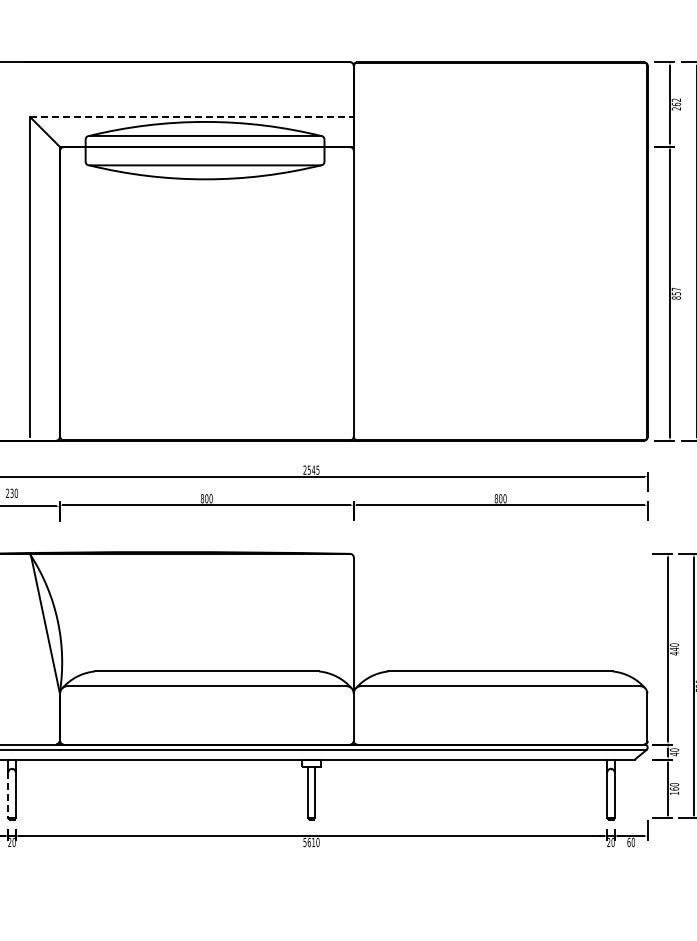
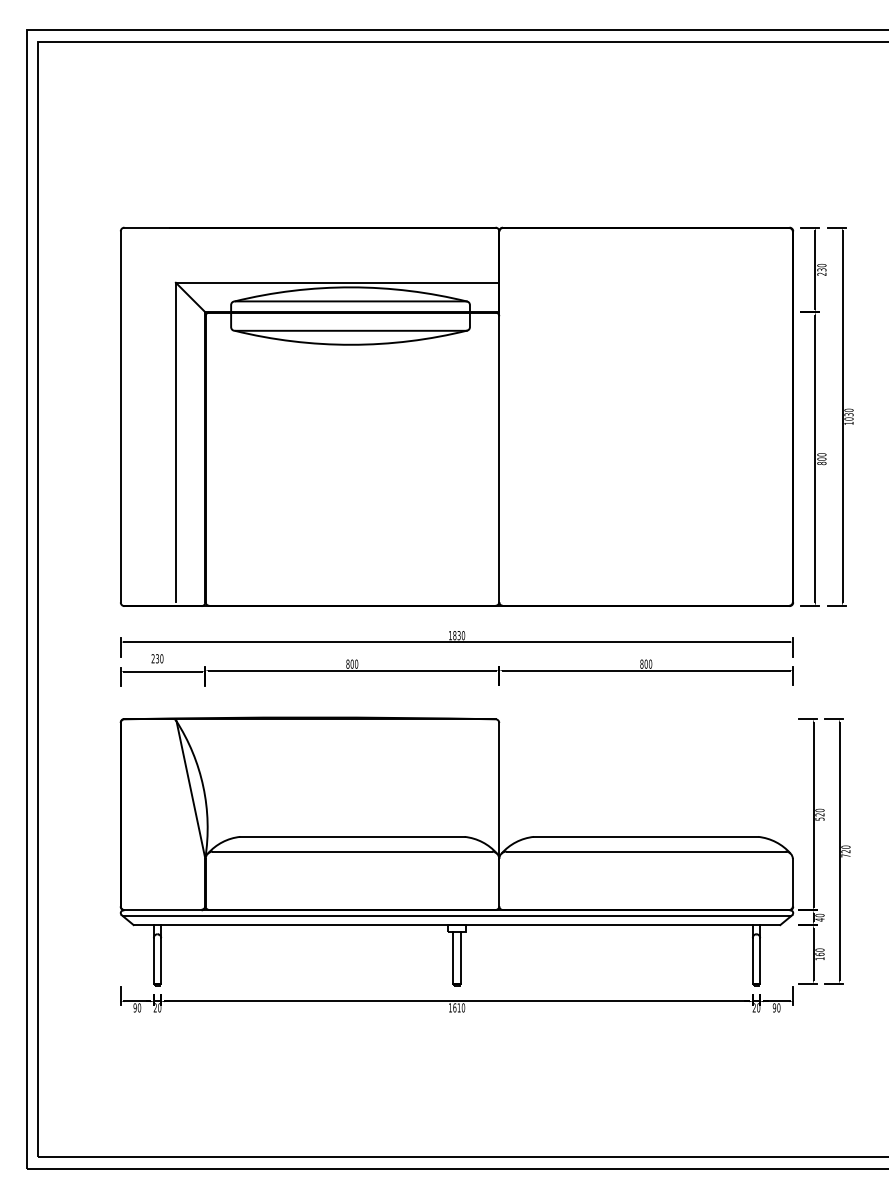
text: (676, 102) -> (821, 267), 262 -> 230
line: (192, 117) -> (337, 282), dashed -> solid
text: (676, 291) -> (821, 456), 857 -> 800
text: (311, 470) -> (456, 635), 2545 -> 1830
text: (674, 651) -> (819, 816), 440 -> 520
line: (8, 795) -> (153, 960), dashed -> solid
text: (304, 842) -> (449, 1007), 5610 -> 1610
text: (629, 842) -> (774, 1007), 60 -> 90

